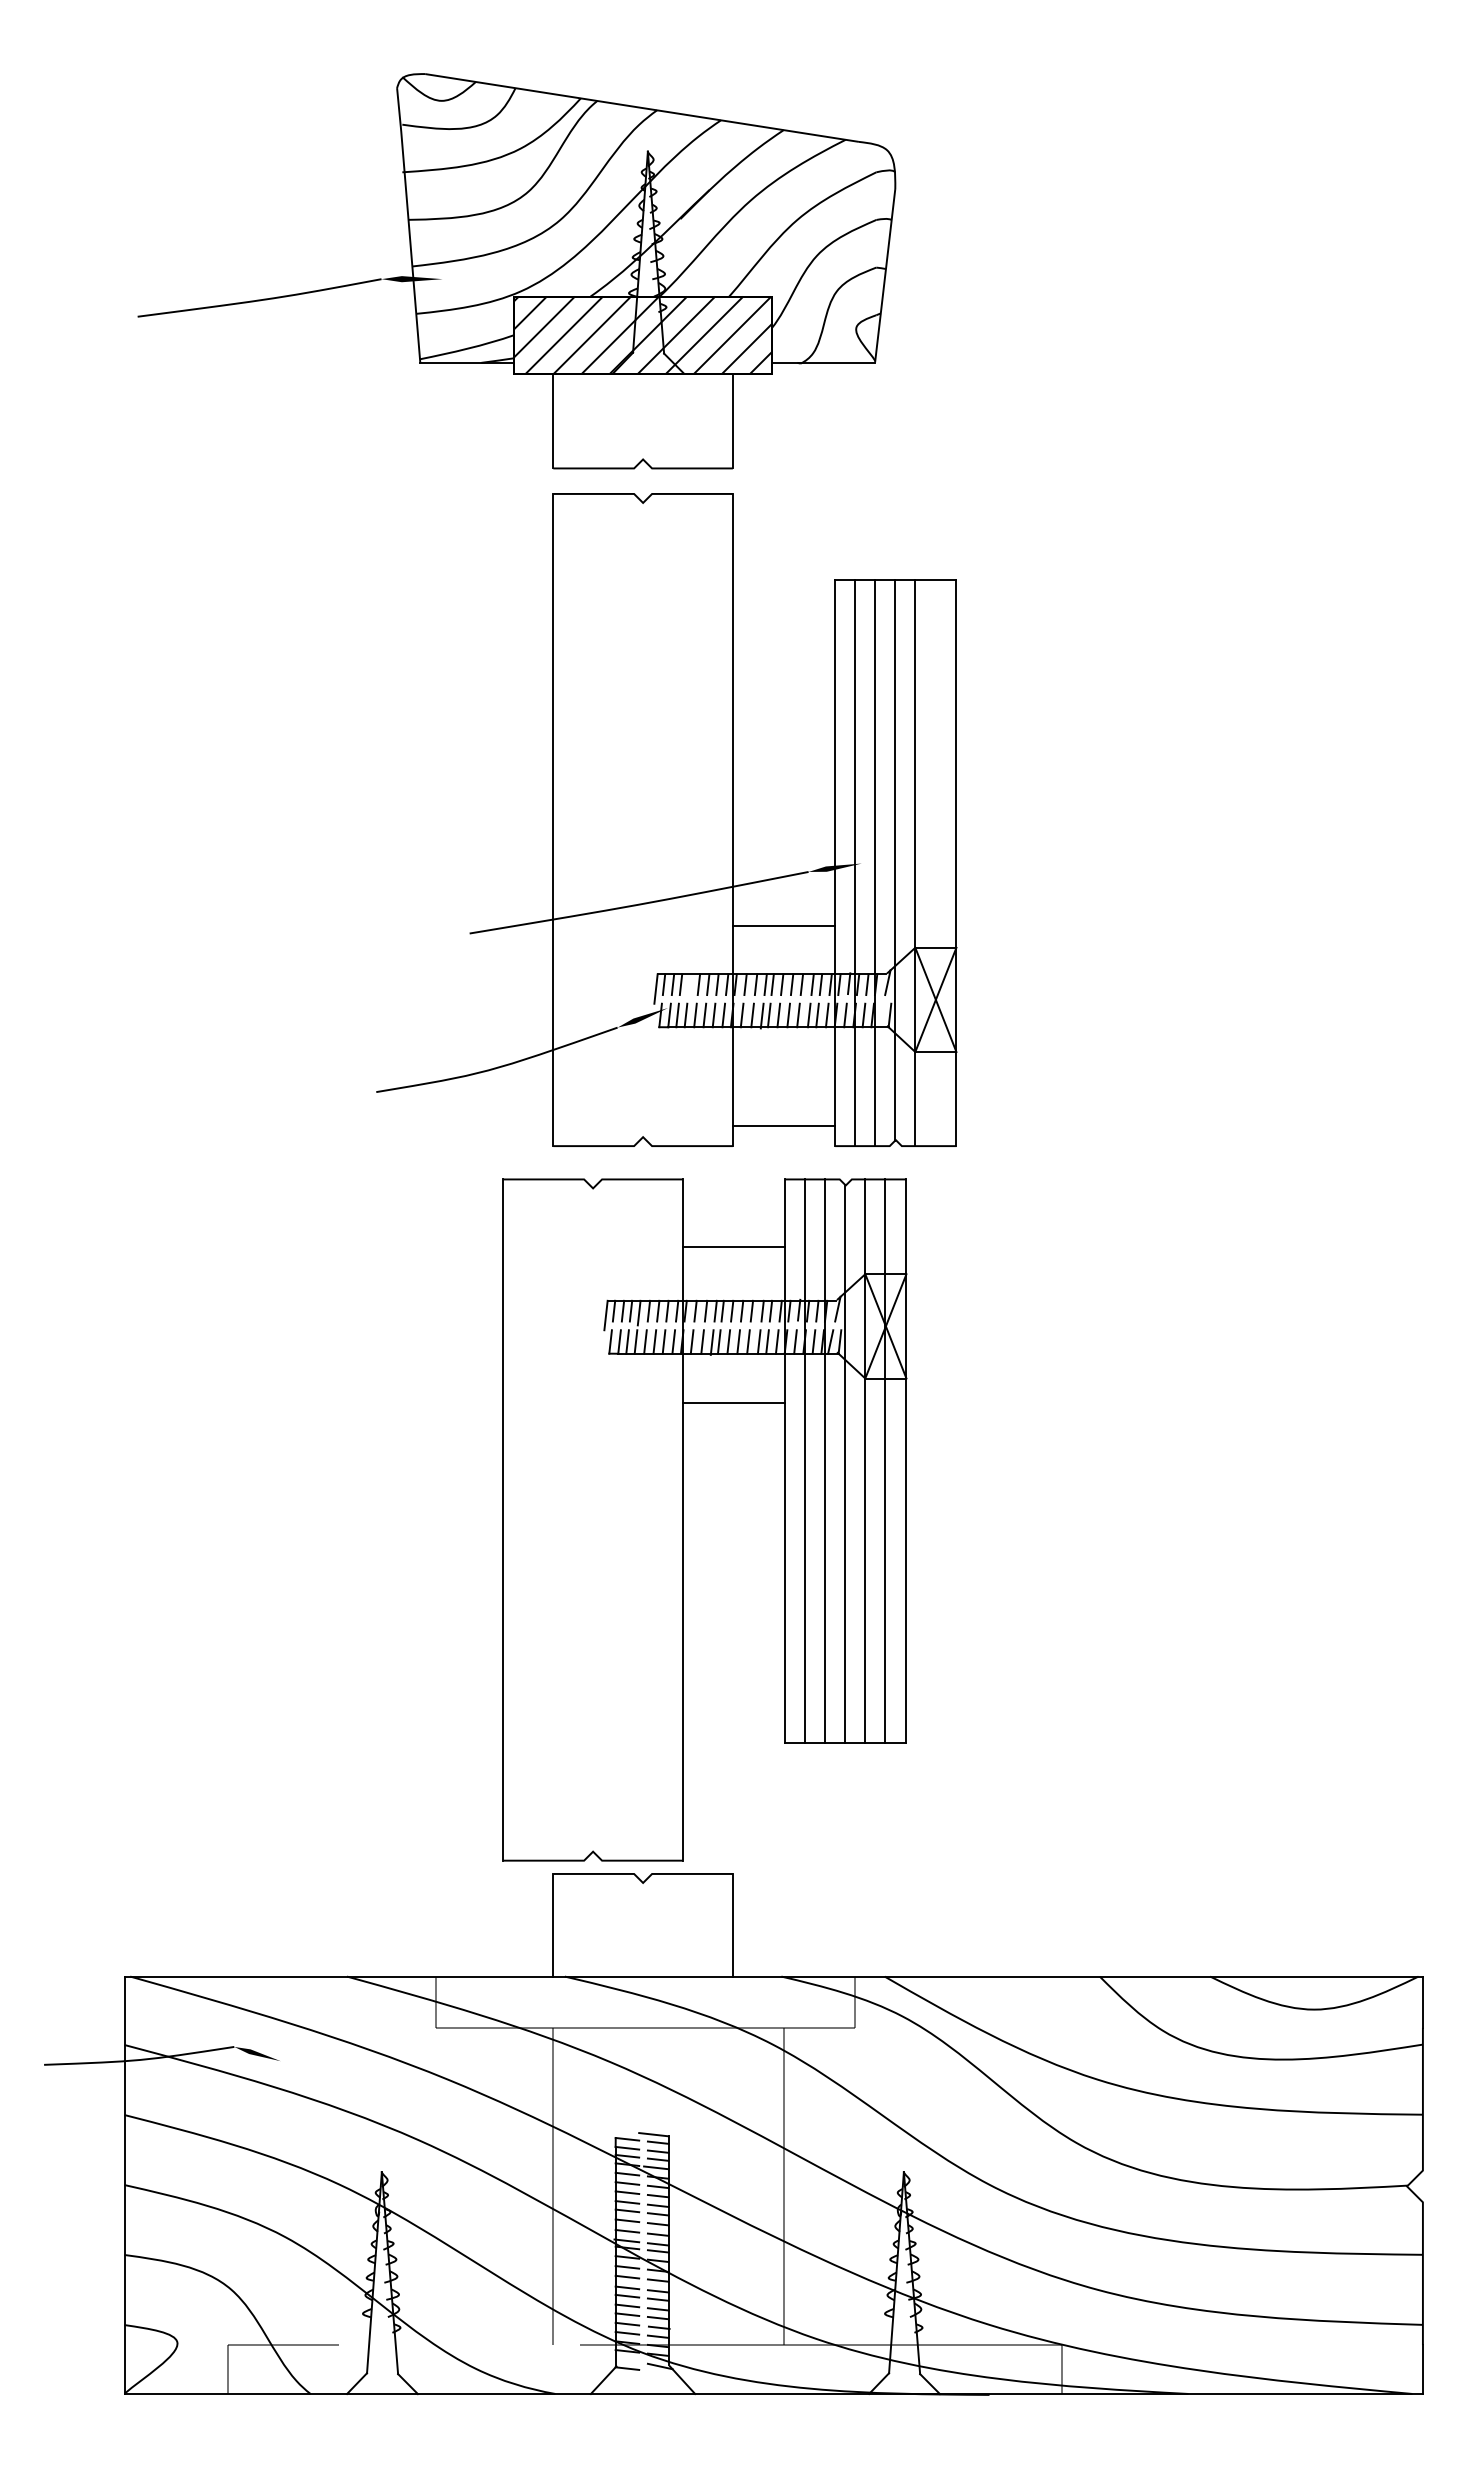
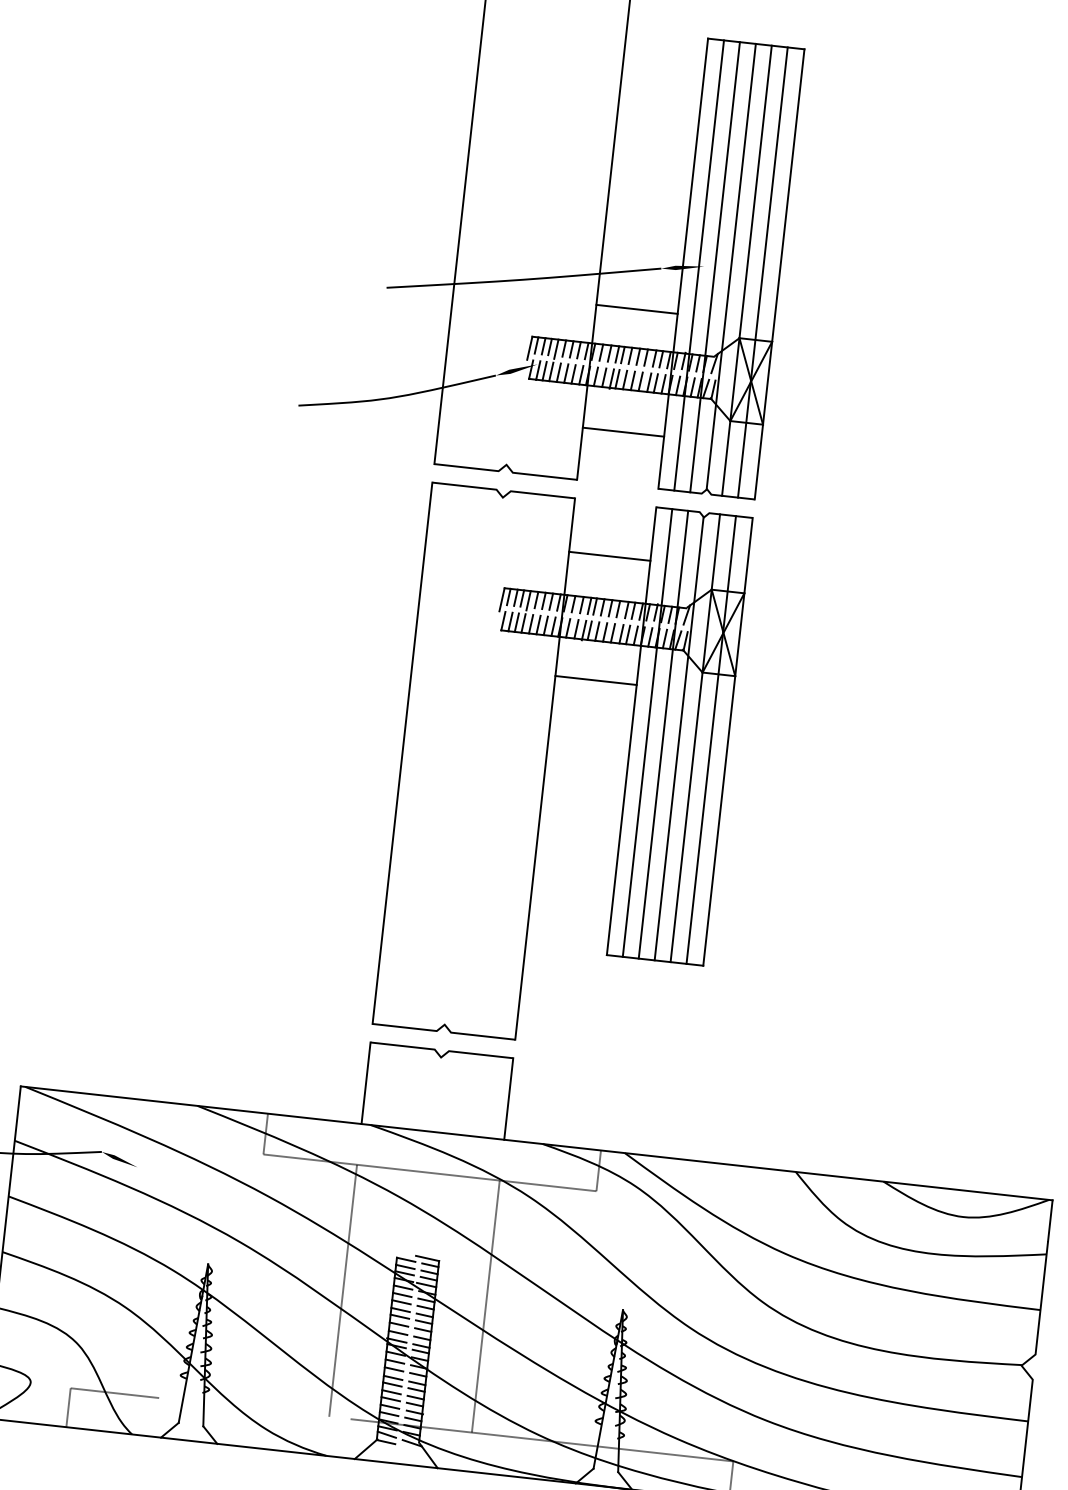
line: (935, 862) -> (762, 272), added
line: (688, 986) -> (555, 349), added
line: (880, 1015) -> (705, 388), added
line: (783, 1125) -> (623, 432), moved
part: (683, 1519) -> (545, 768), moved
line: (783, 2186) -> (485, 1306), moved
line: (627, 2358) -> (386, 1434), added

